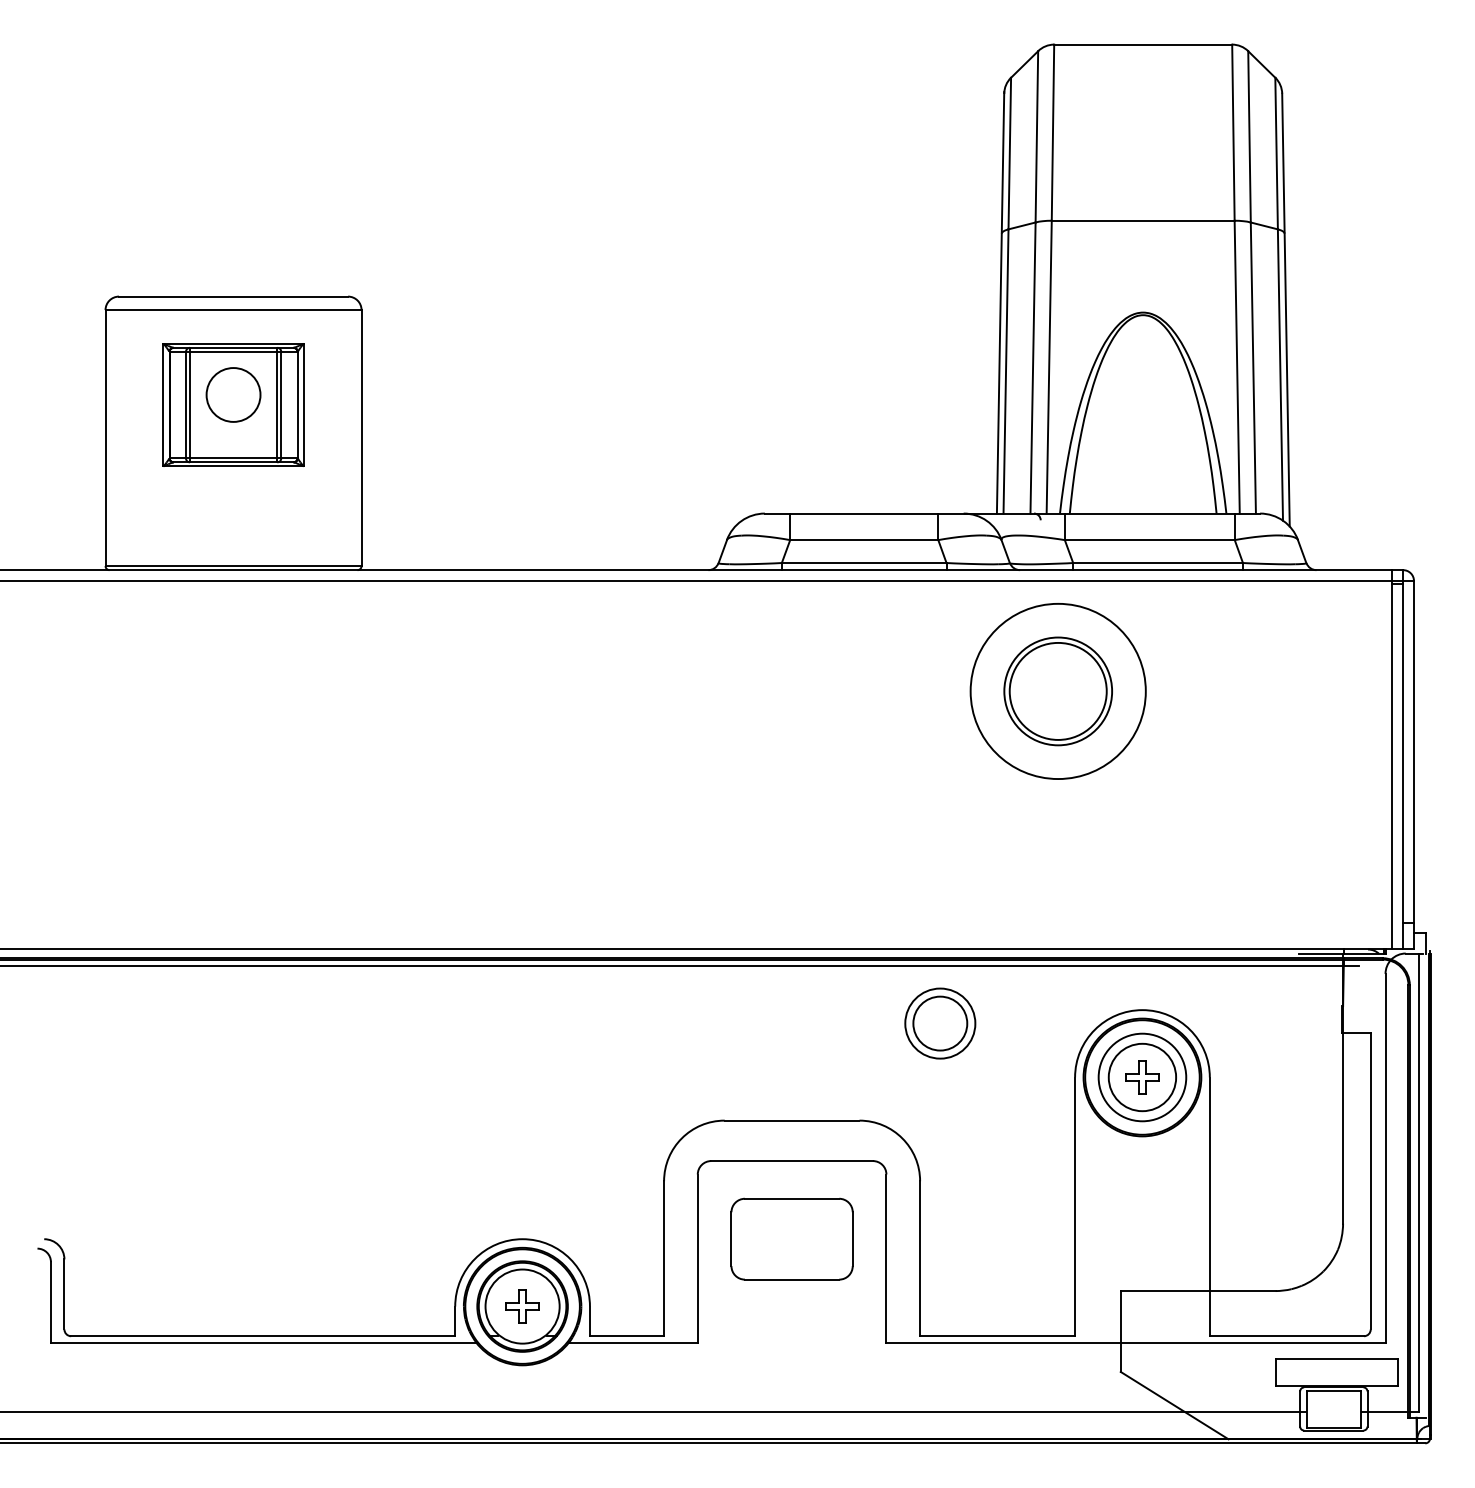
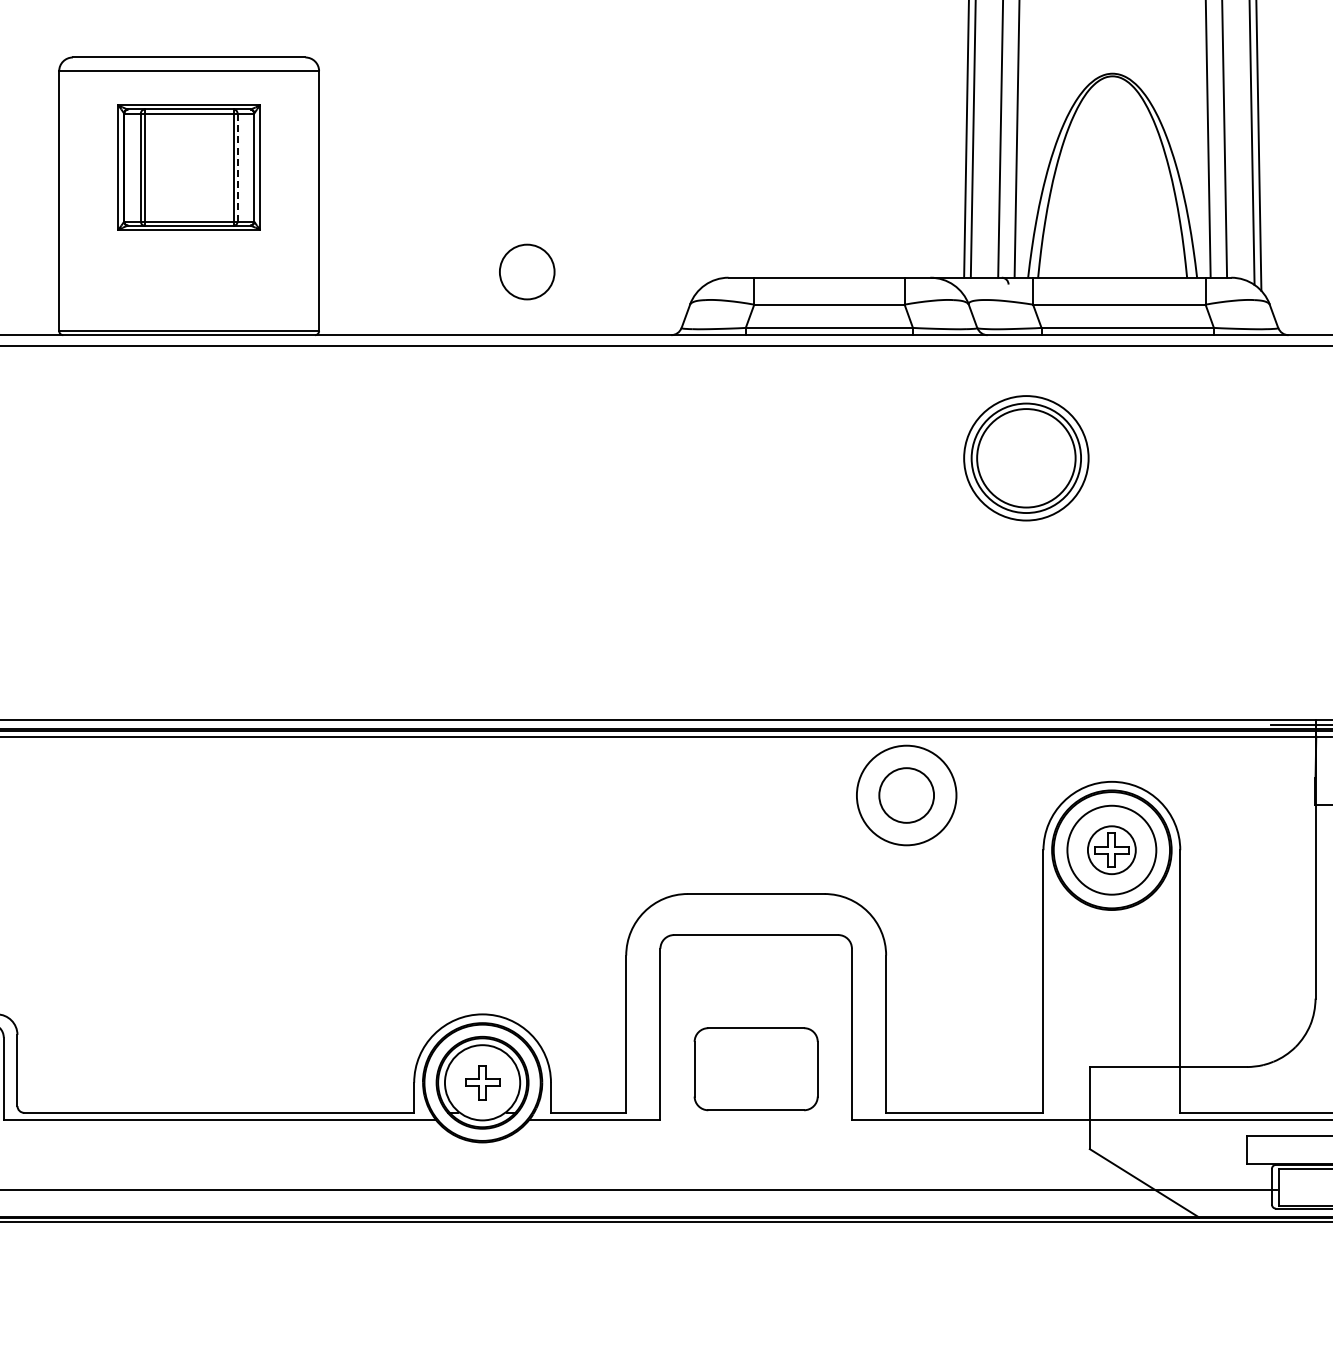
circle: (233, 394) -> (527, 271), moved
line: (281, 404) -> (237, 167), solid -> dashed
circle: (1057, 691) -> (1025, 458), size x0.7
circle: (940, 1023) -> (906, 795), size x1.4
circle: (1142, 1077) -> (1111, 850), size x0.7
part: (791, 1238) -> (755, 1068), moved

